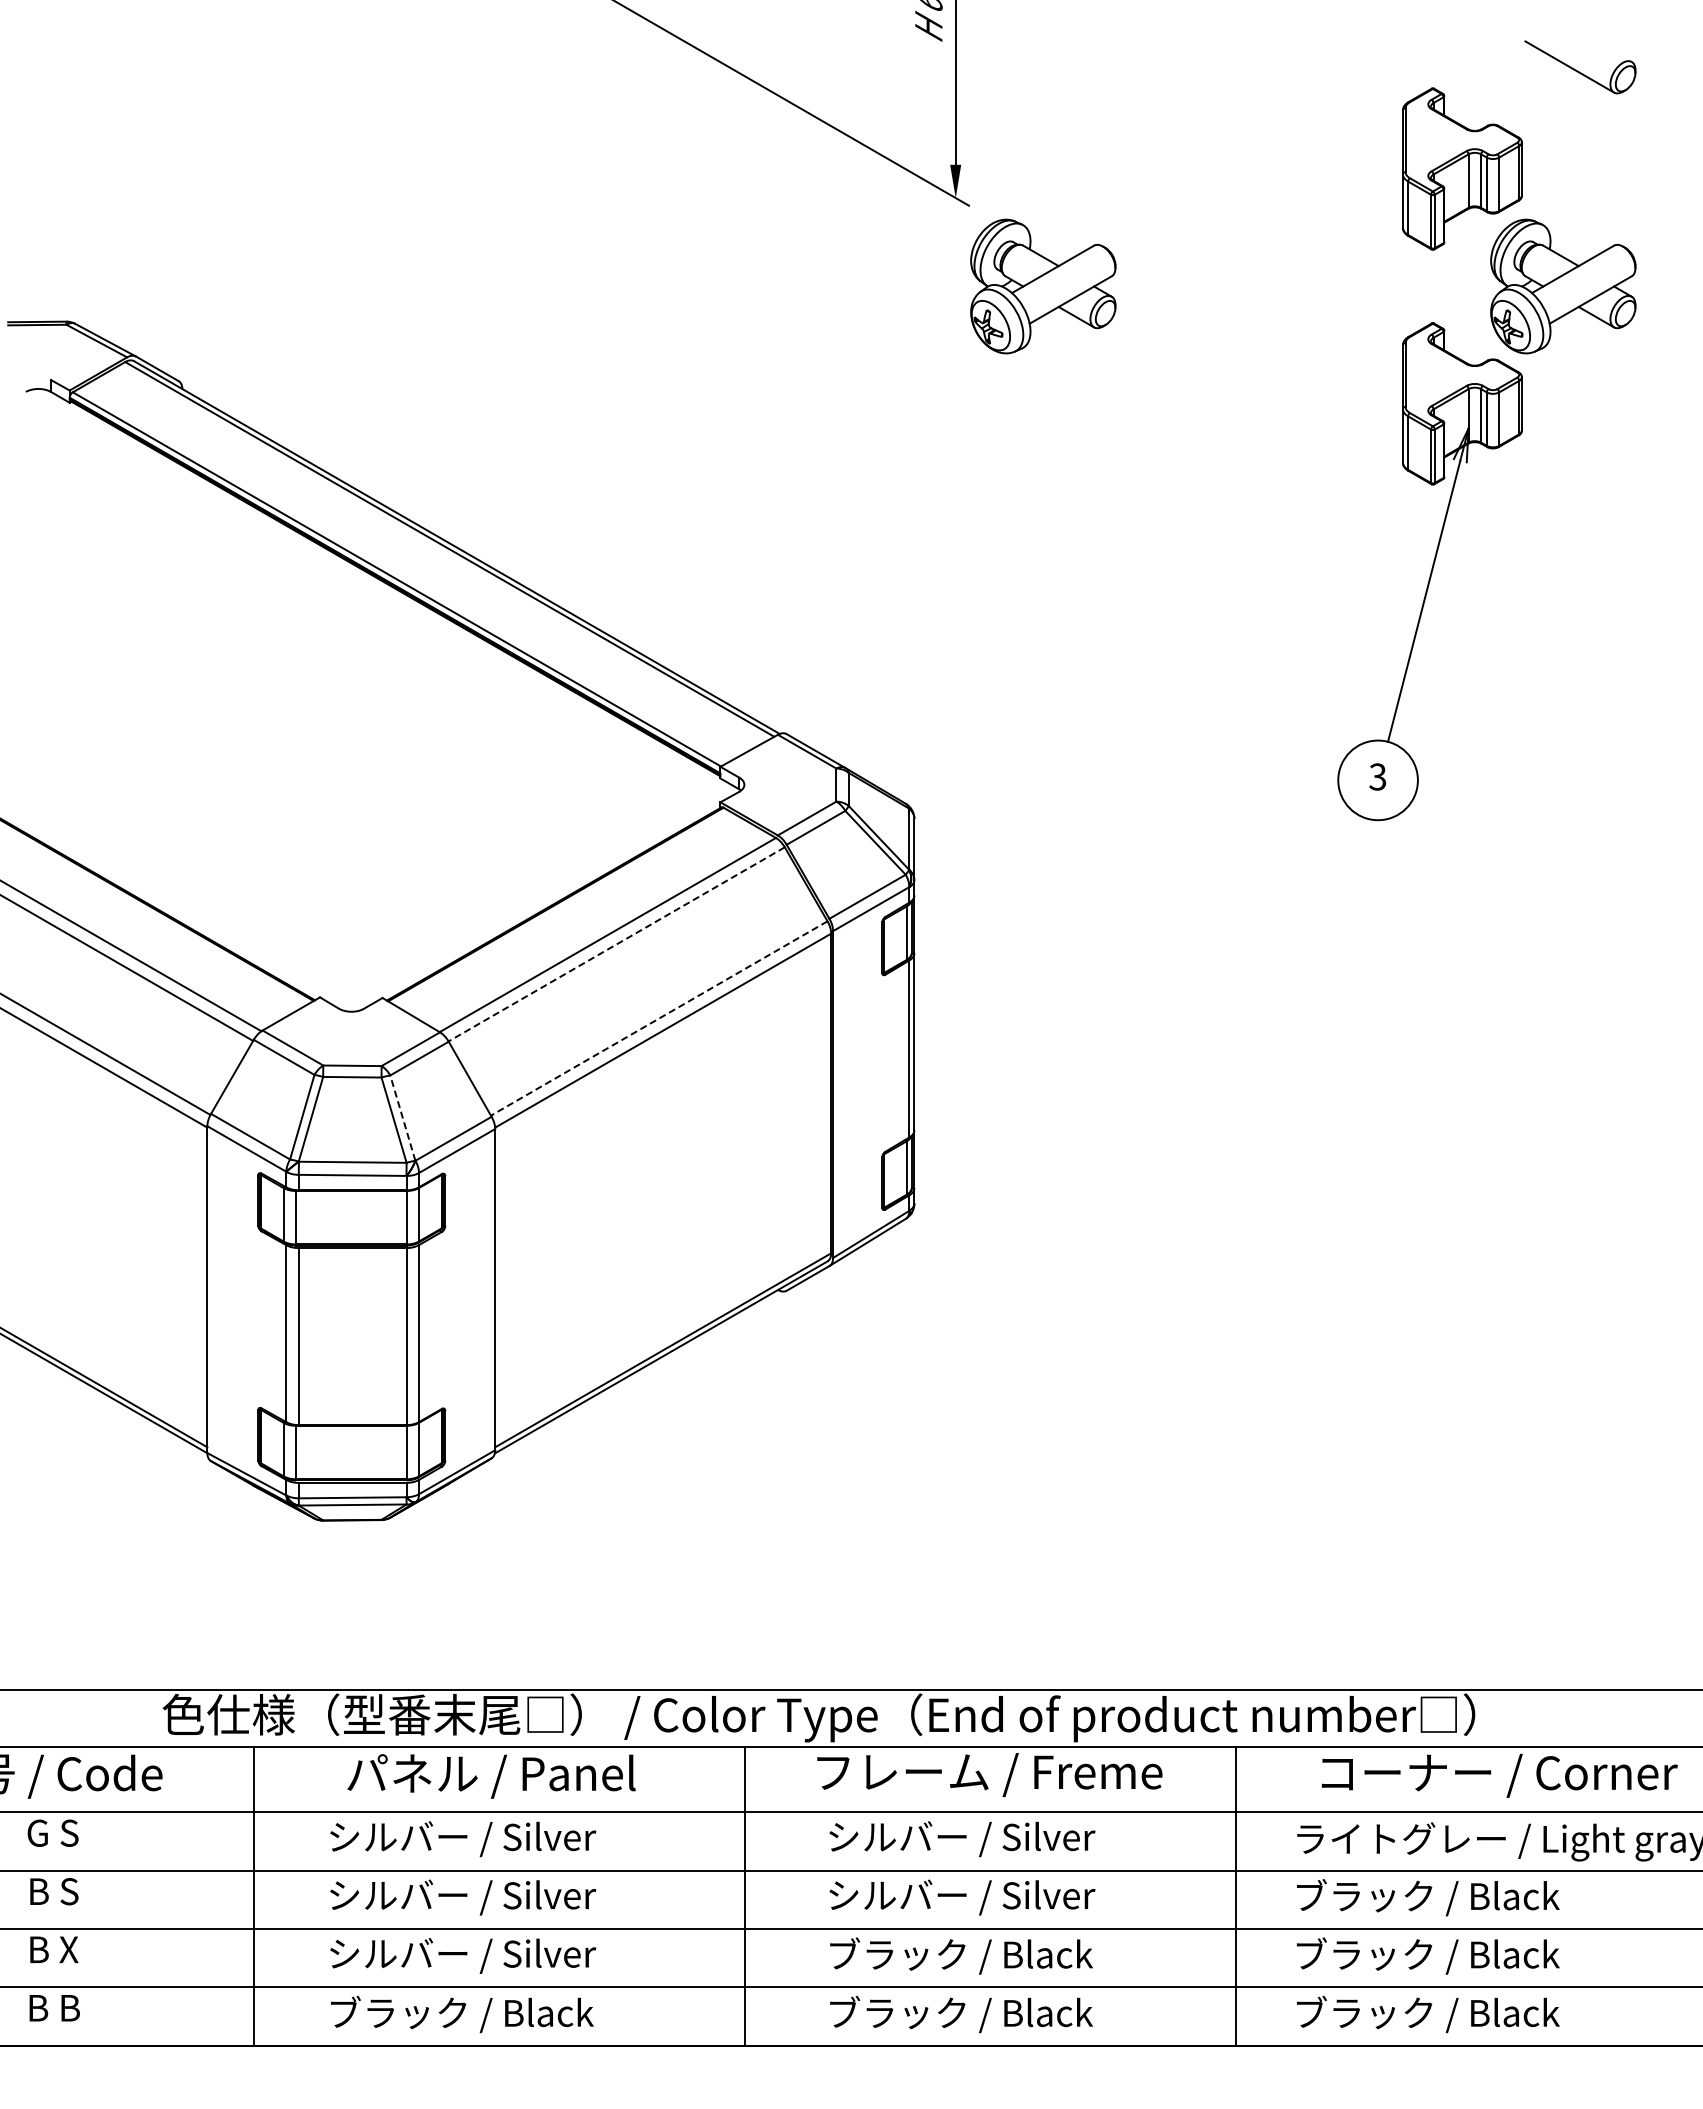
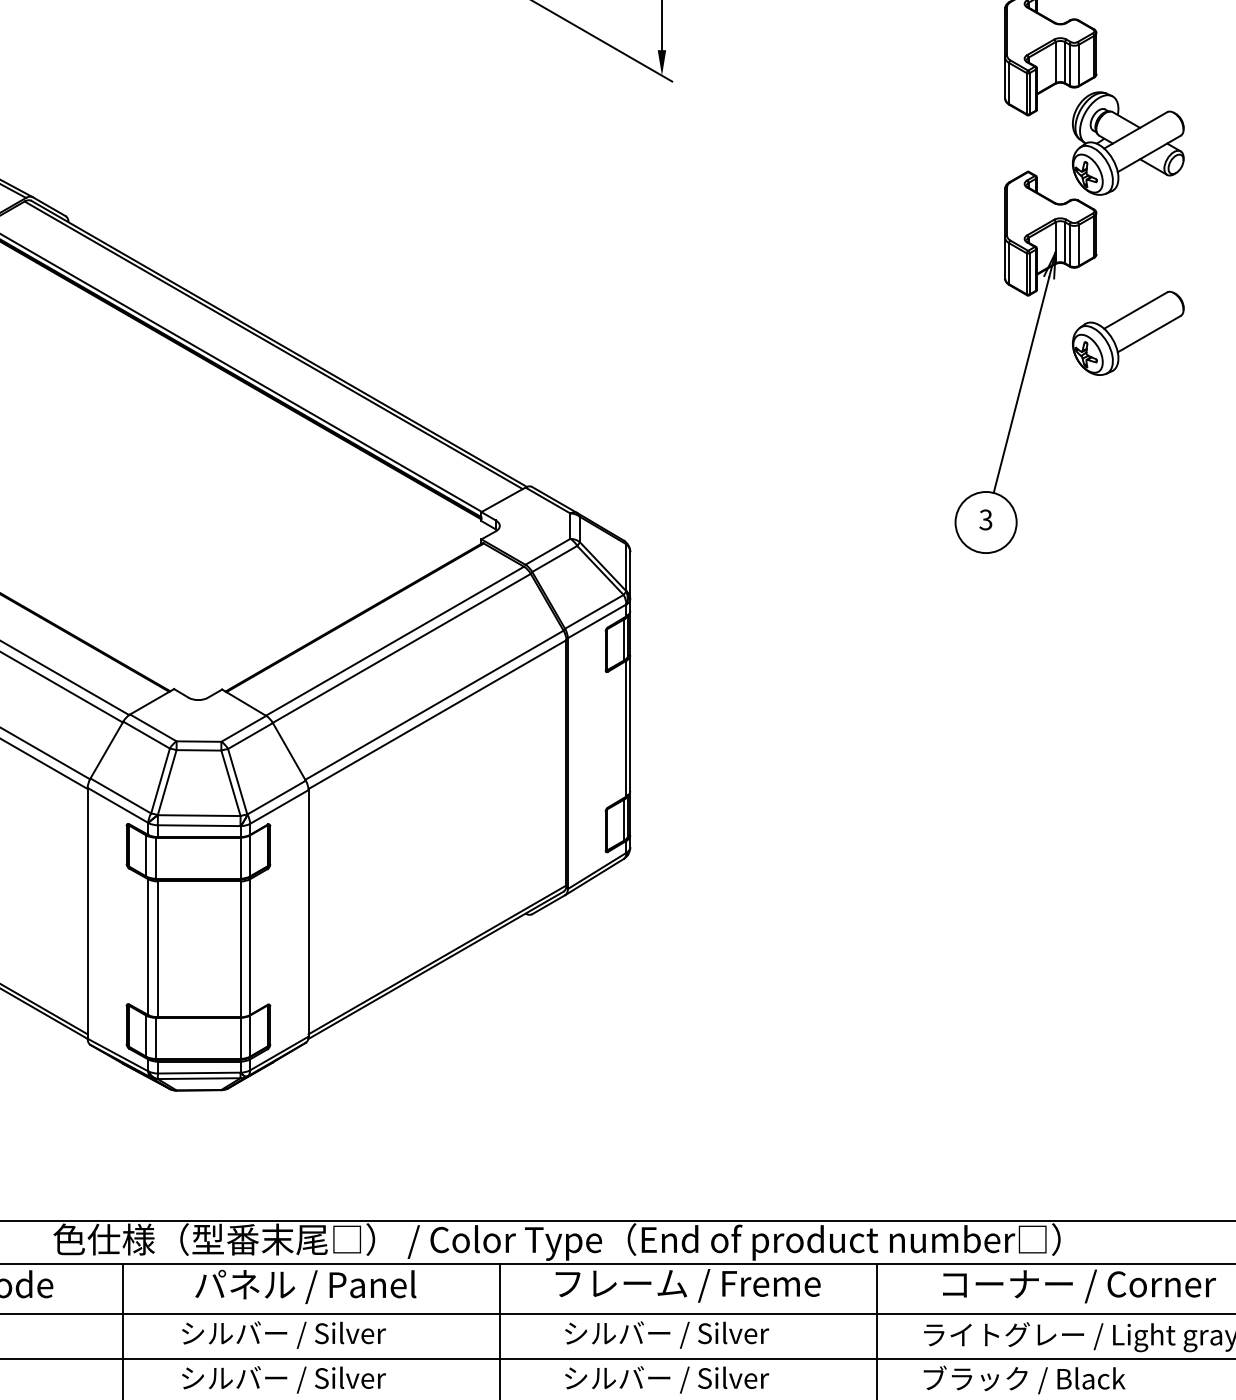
part: (1043, 286) -> (729, 143), removed
part: (1563, 533) -> (1128, 333), added
line: (616, 944) -> (401, 648), dashed -> solid
line: (658, 1018) -> (433, 705), dashed -> solid
line: (402, 1117) -> (237, 781), dashed -> solid

